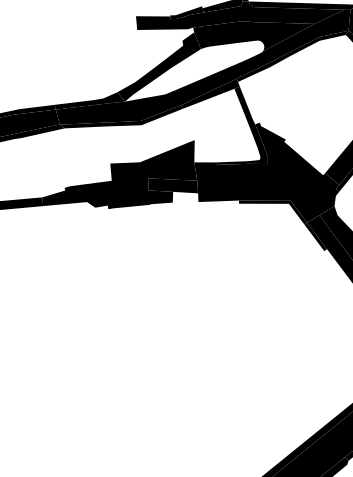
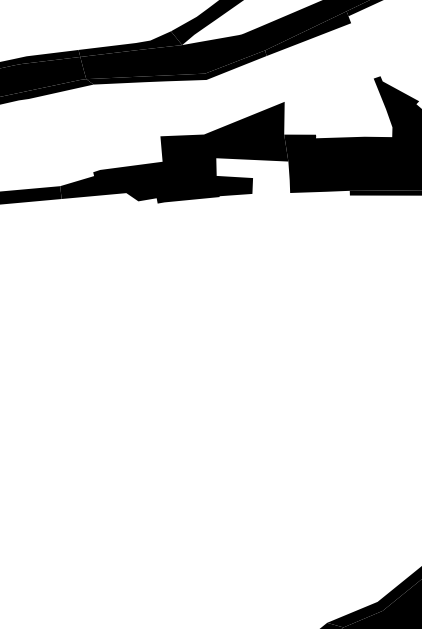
fill: (241, 125) -> (353, 80), removed
fill: (173, 185) -> (253, 168), removed

